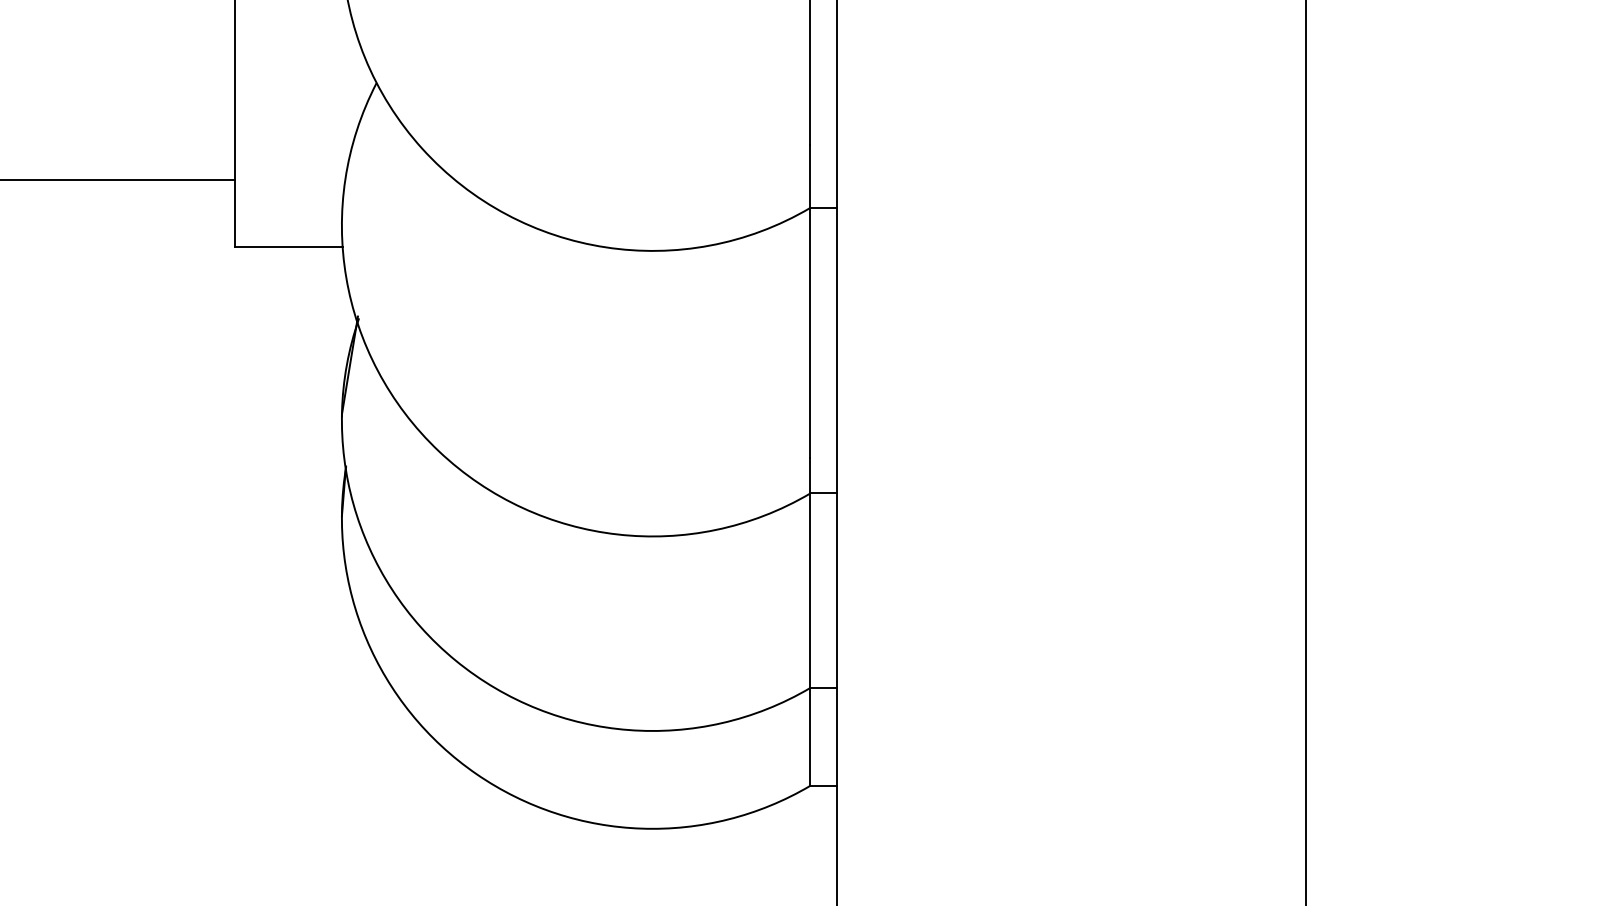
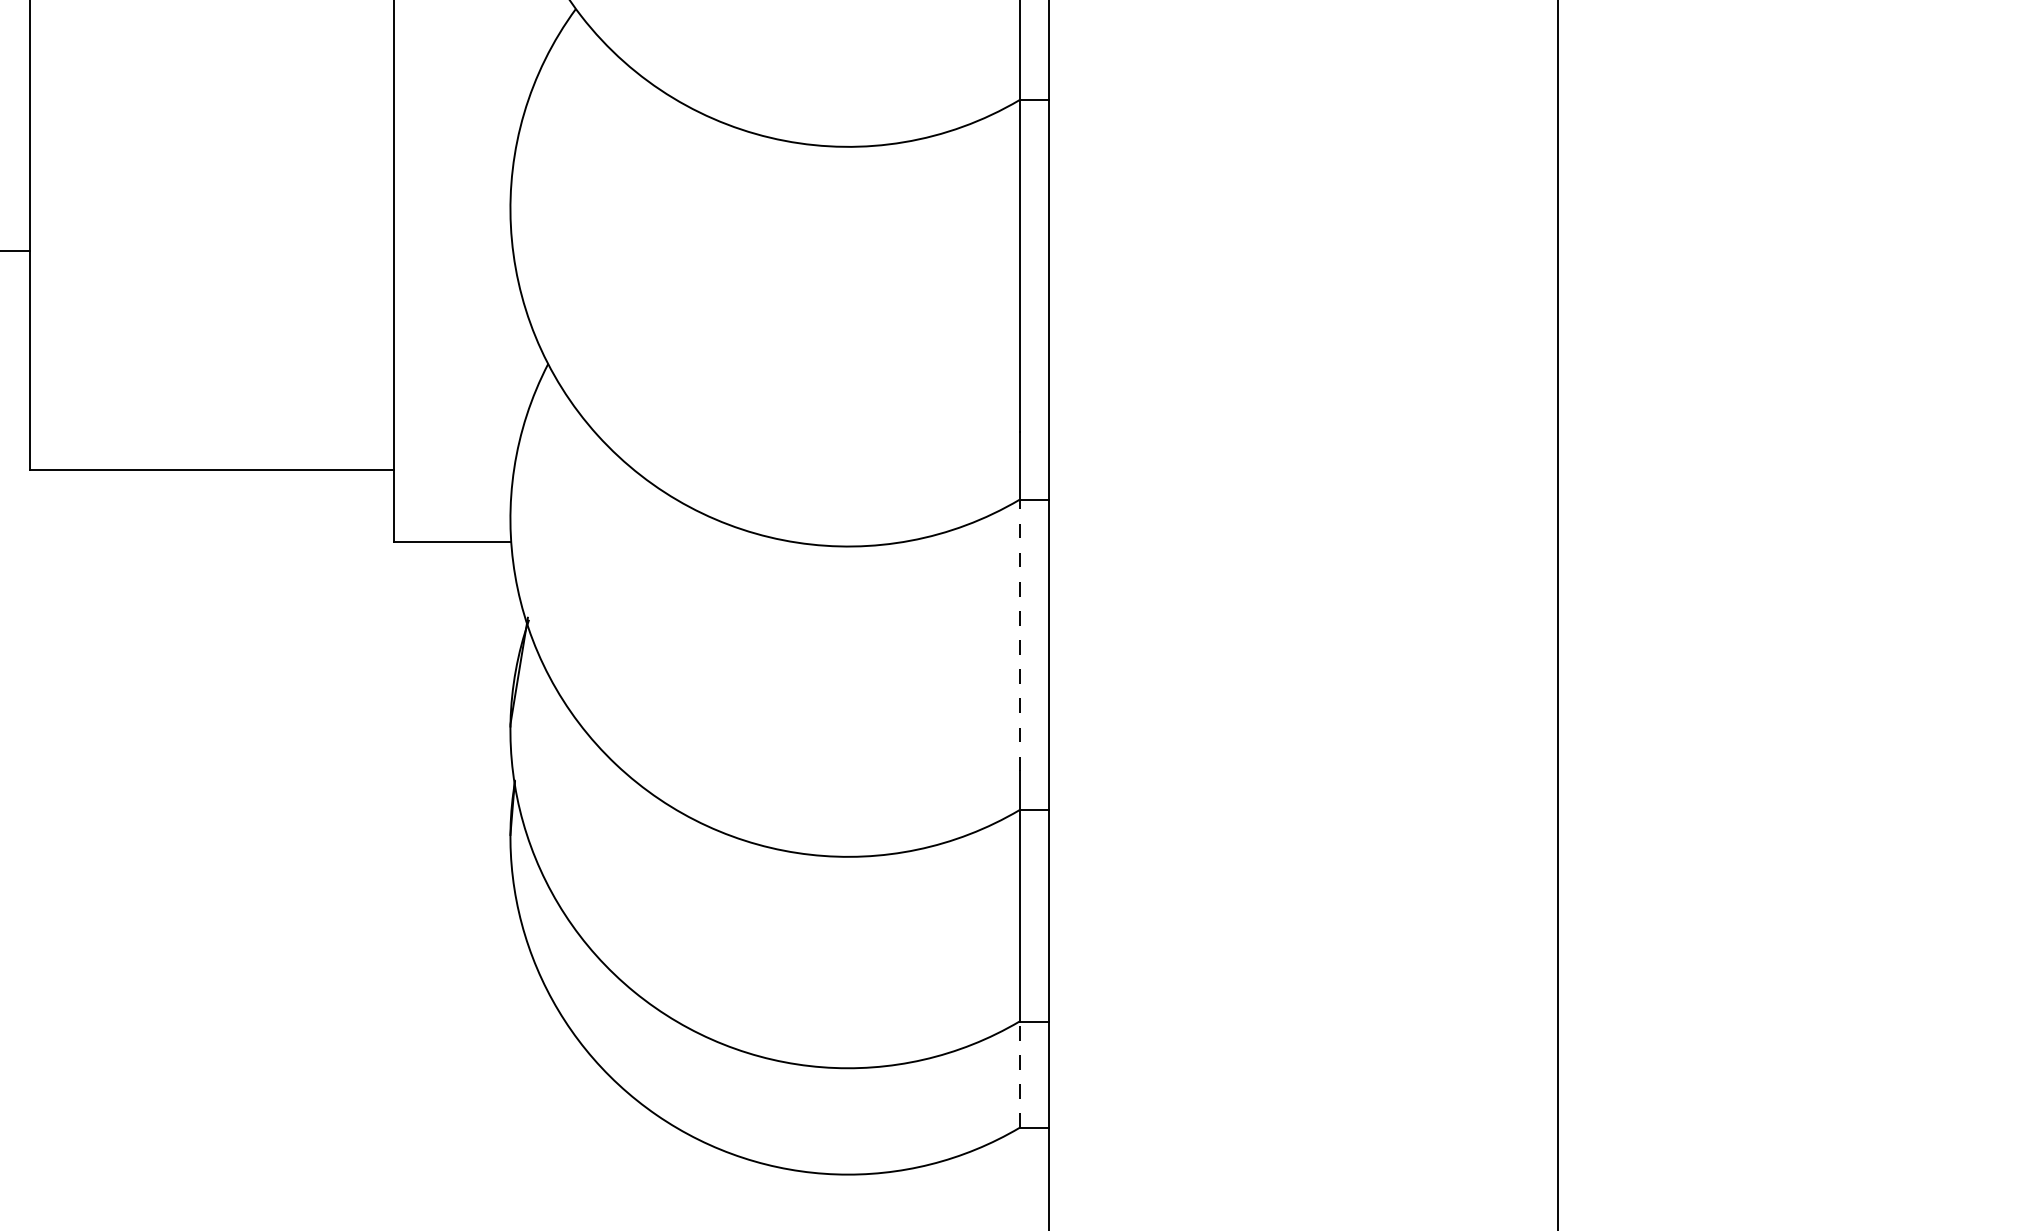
line: (810, 332) -> (1019, 635), solid -> dashed
line: (810, 736) -> (1019, 1074), solid -> dashed

